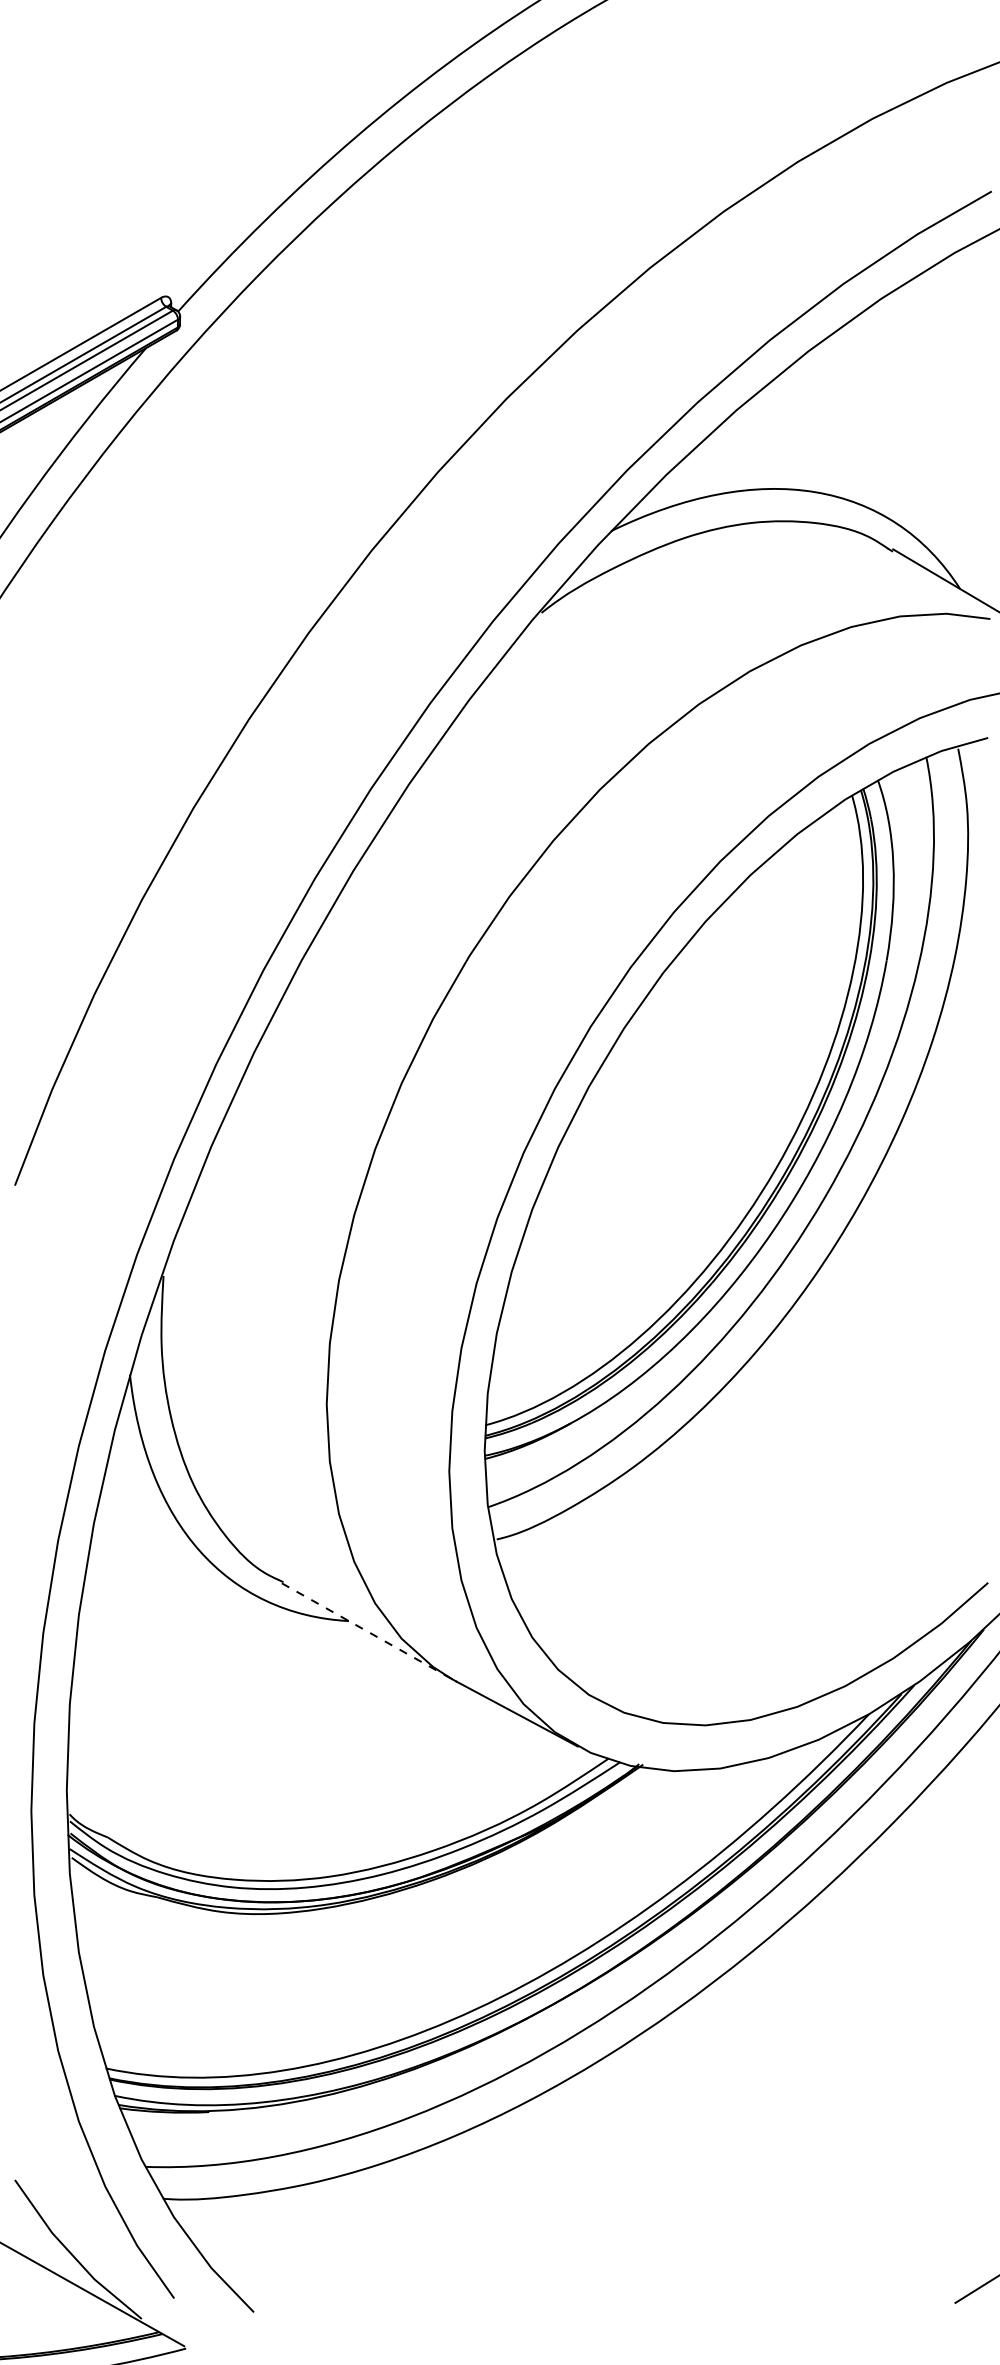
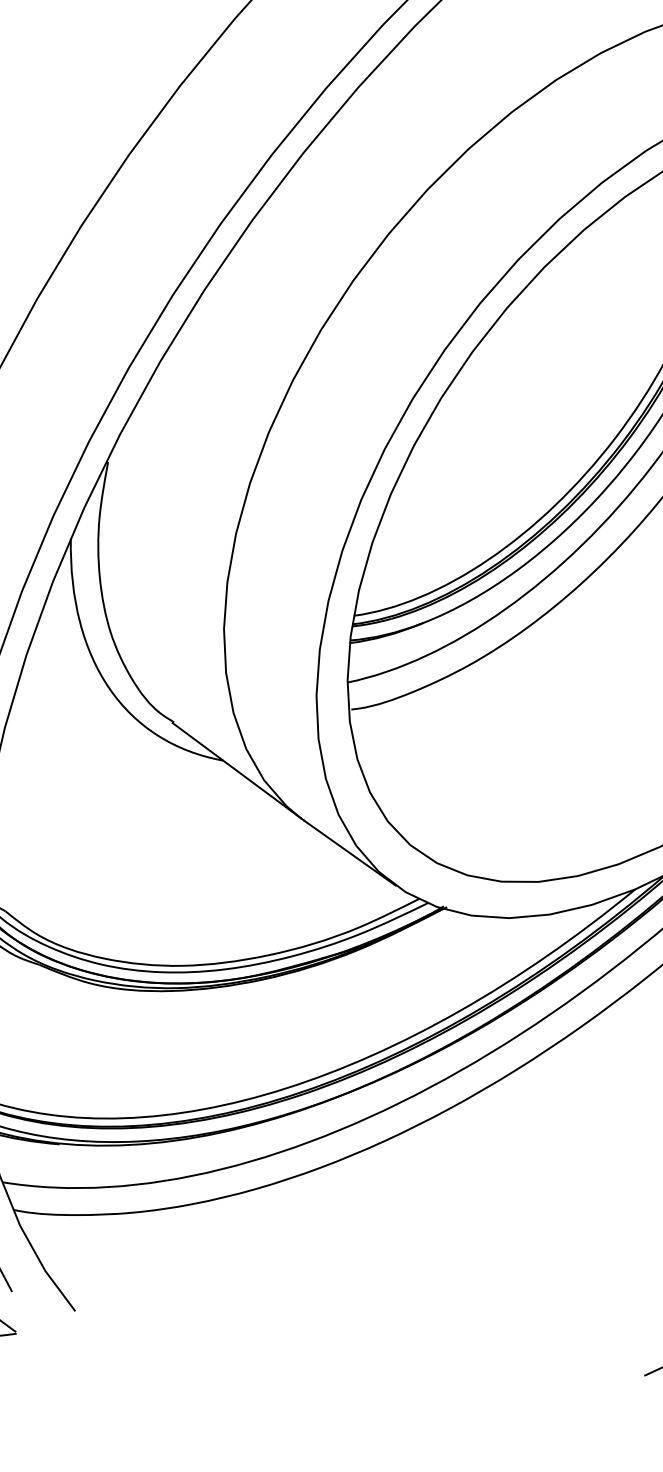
line: (367, 1631) -> (237, 770), dashed -> solid

